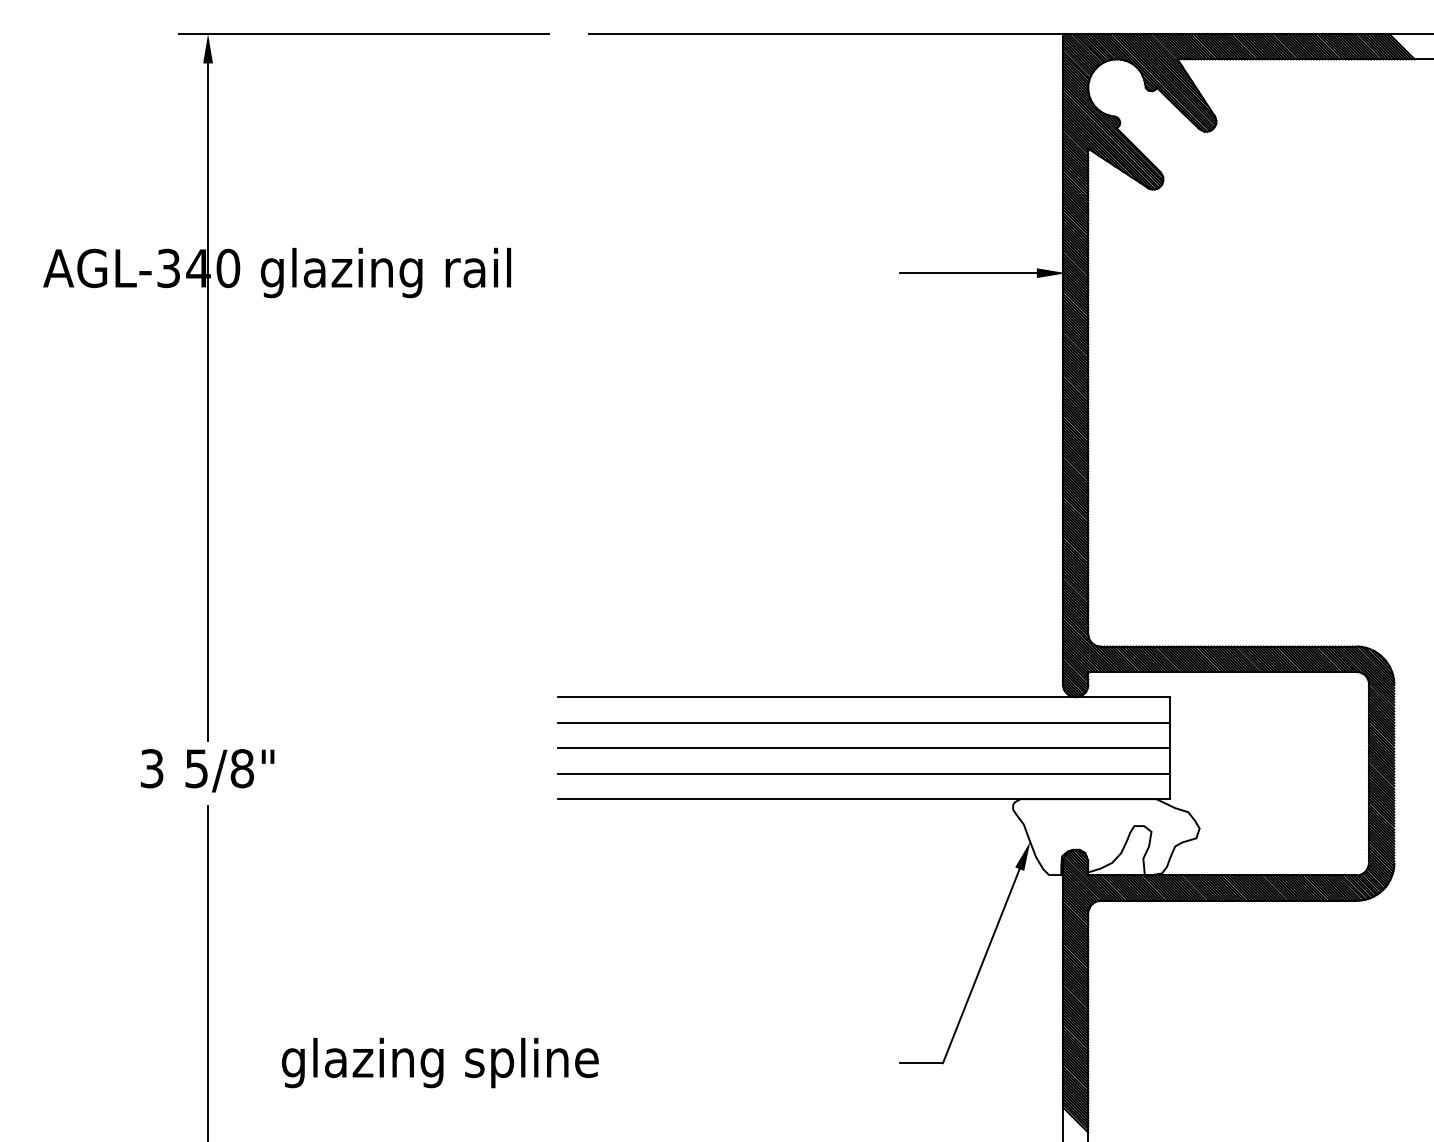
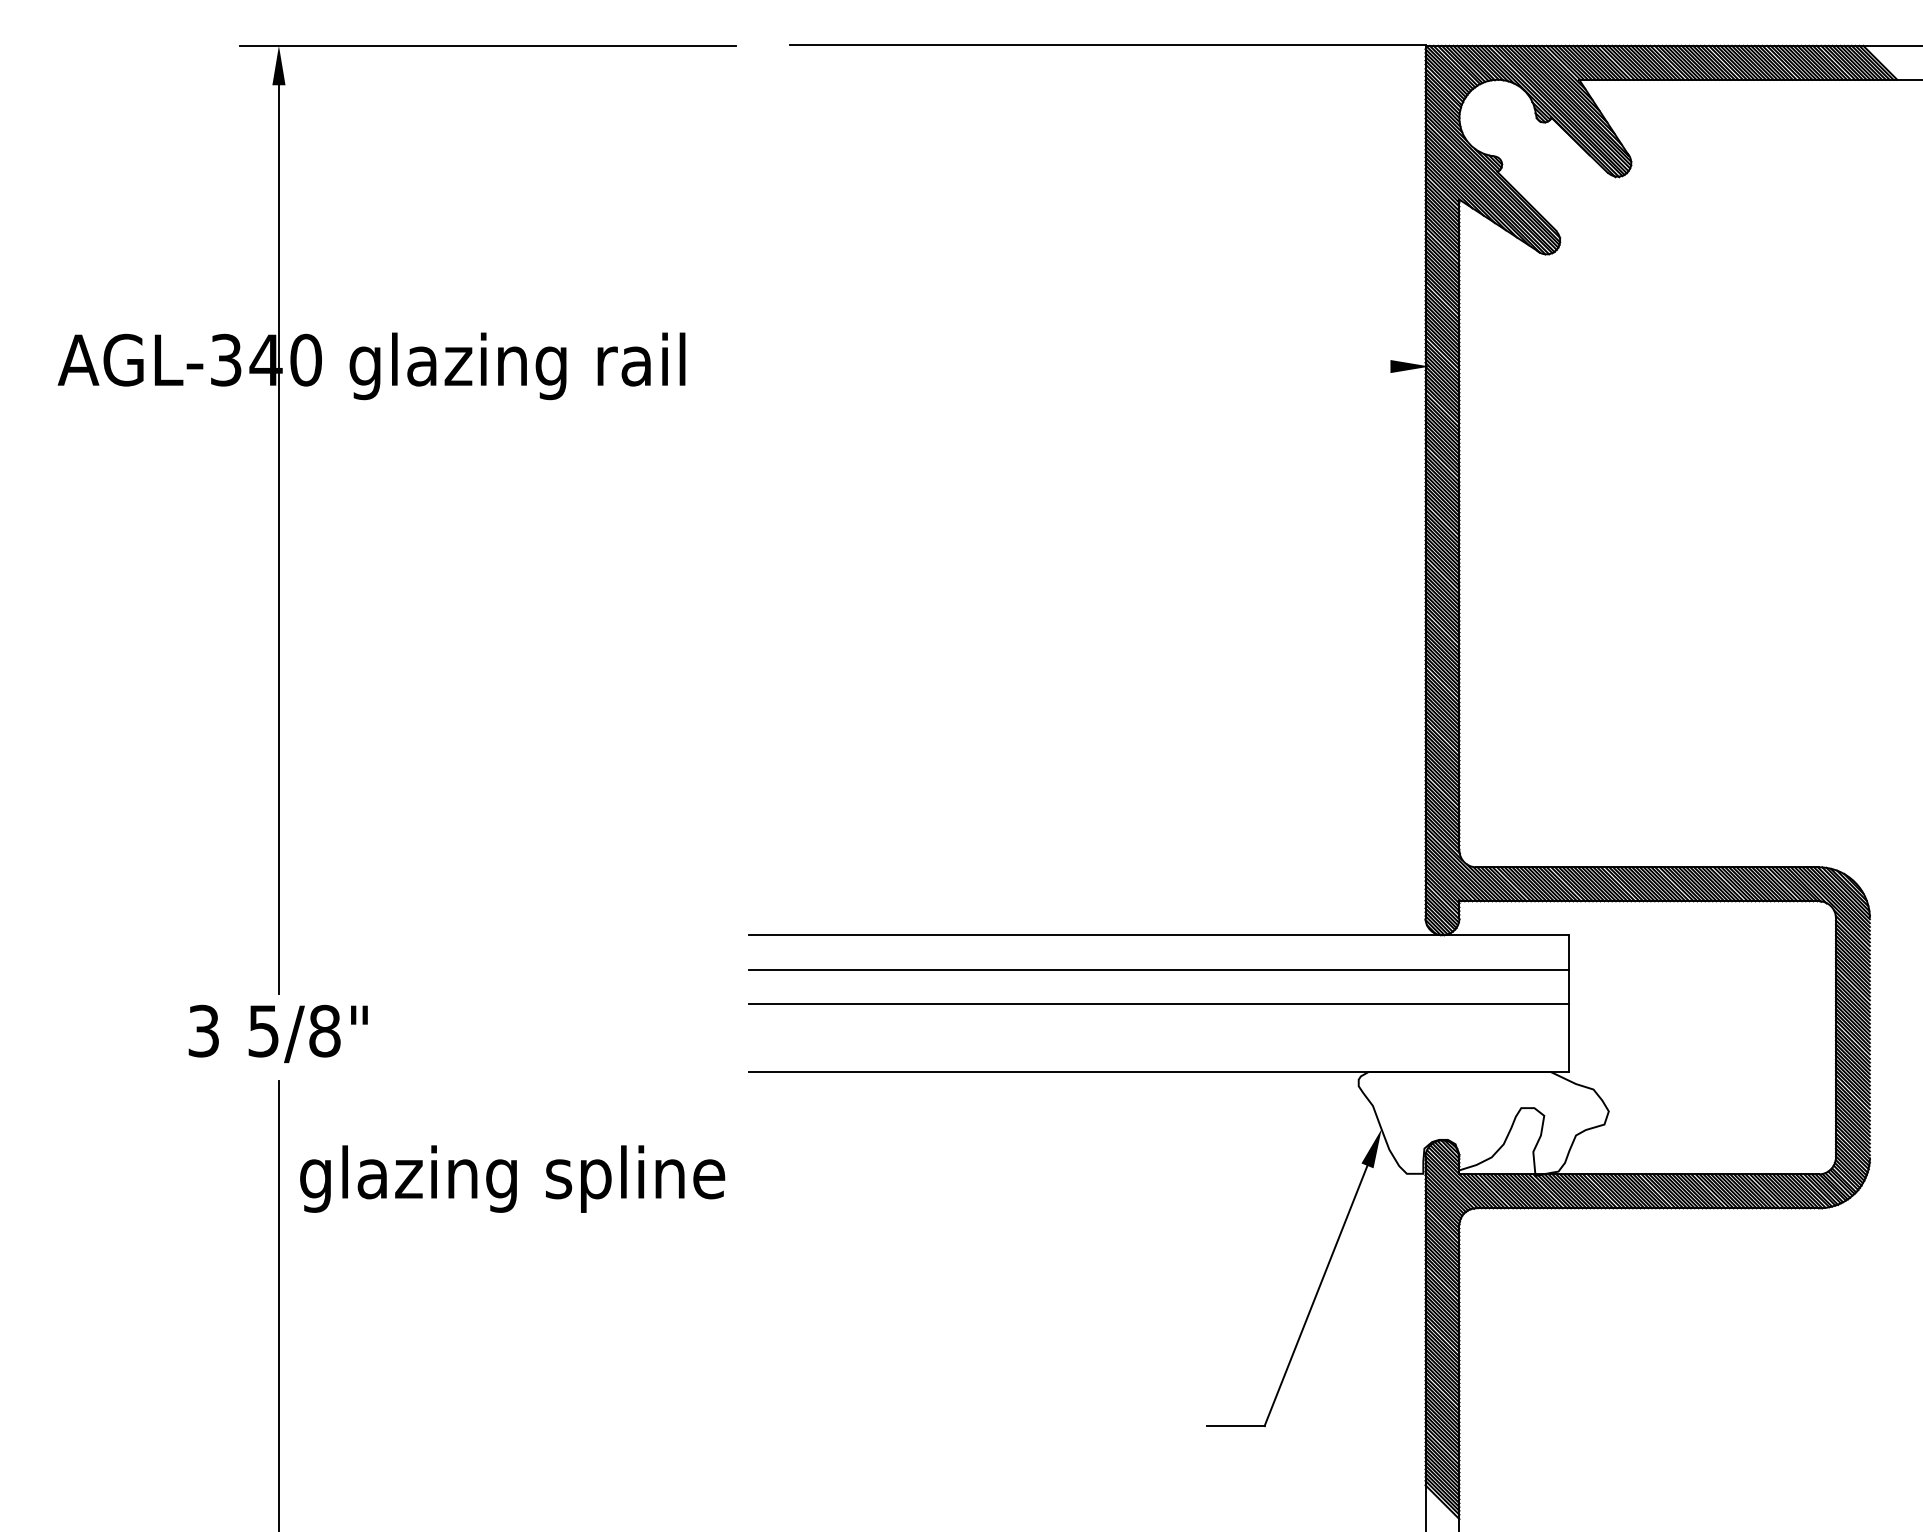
line: (968, 273) -> (1298, 366), removed
line: (864, 773) -> (1159, 1037), removed
text: (439, 1062) -> (511, 1178), moved

